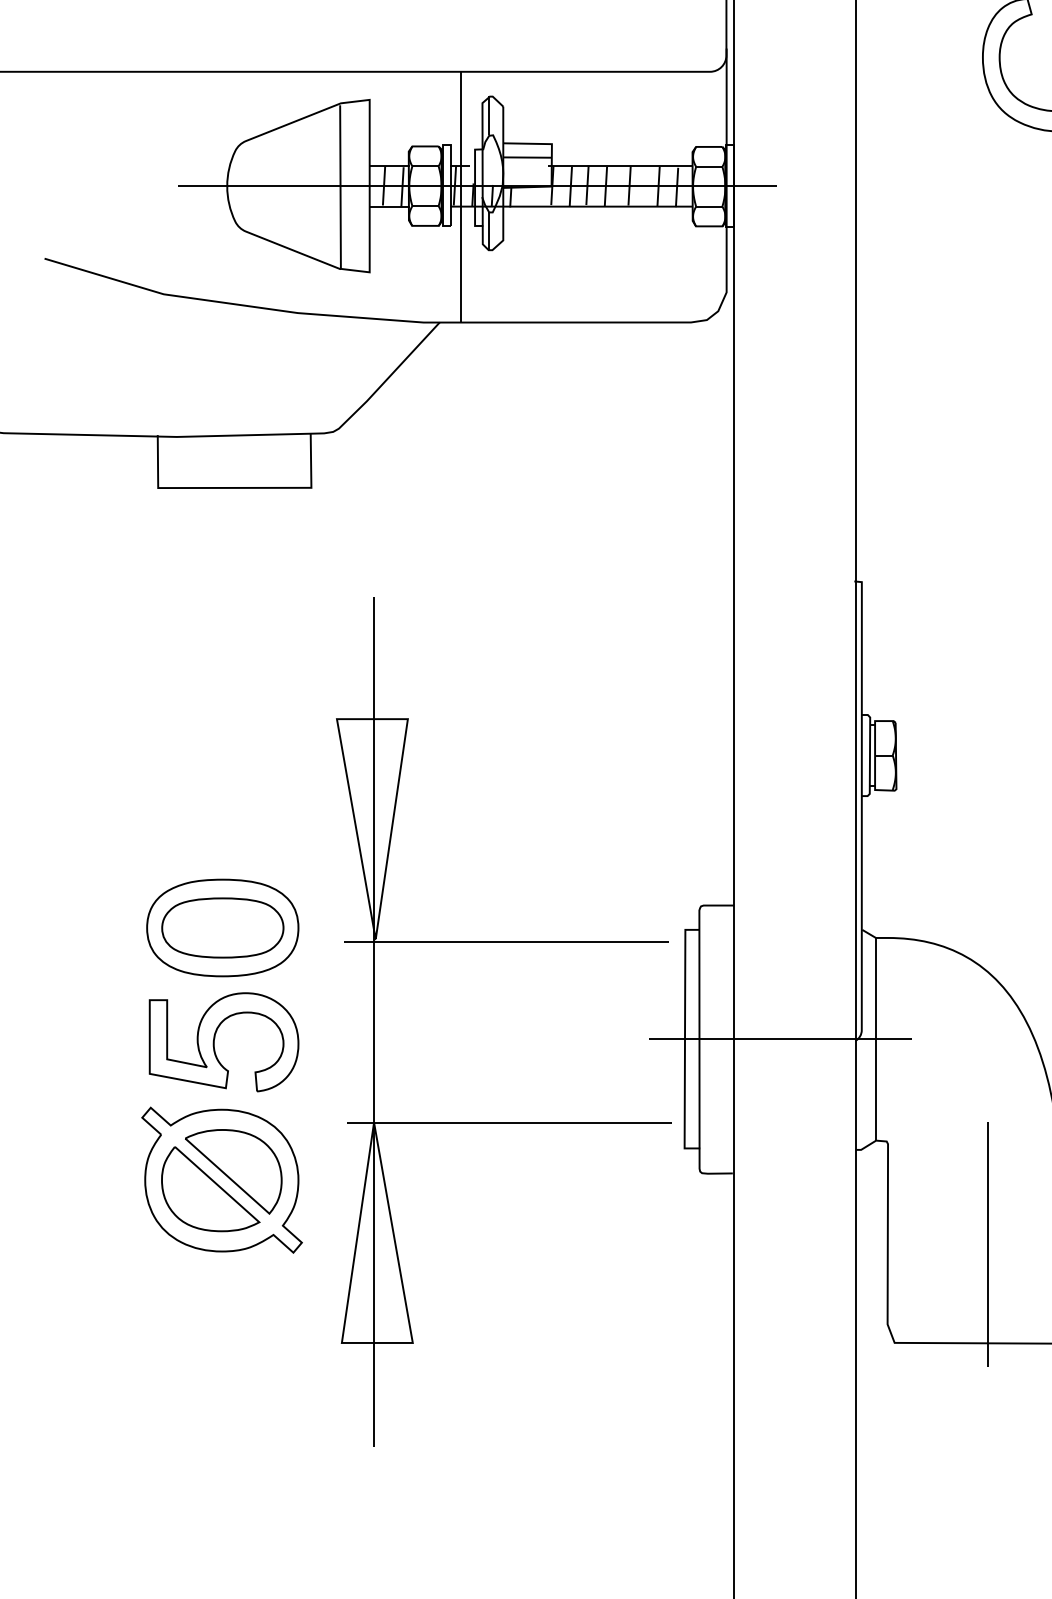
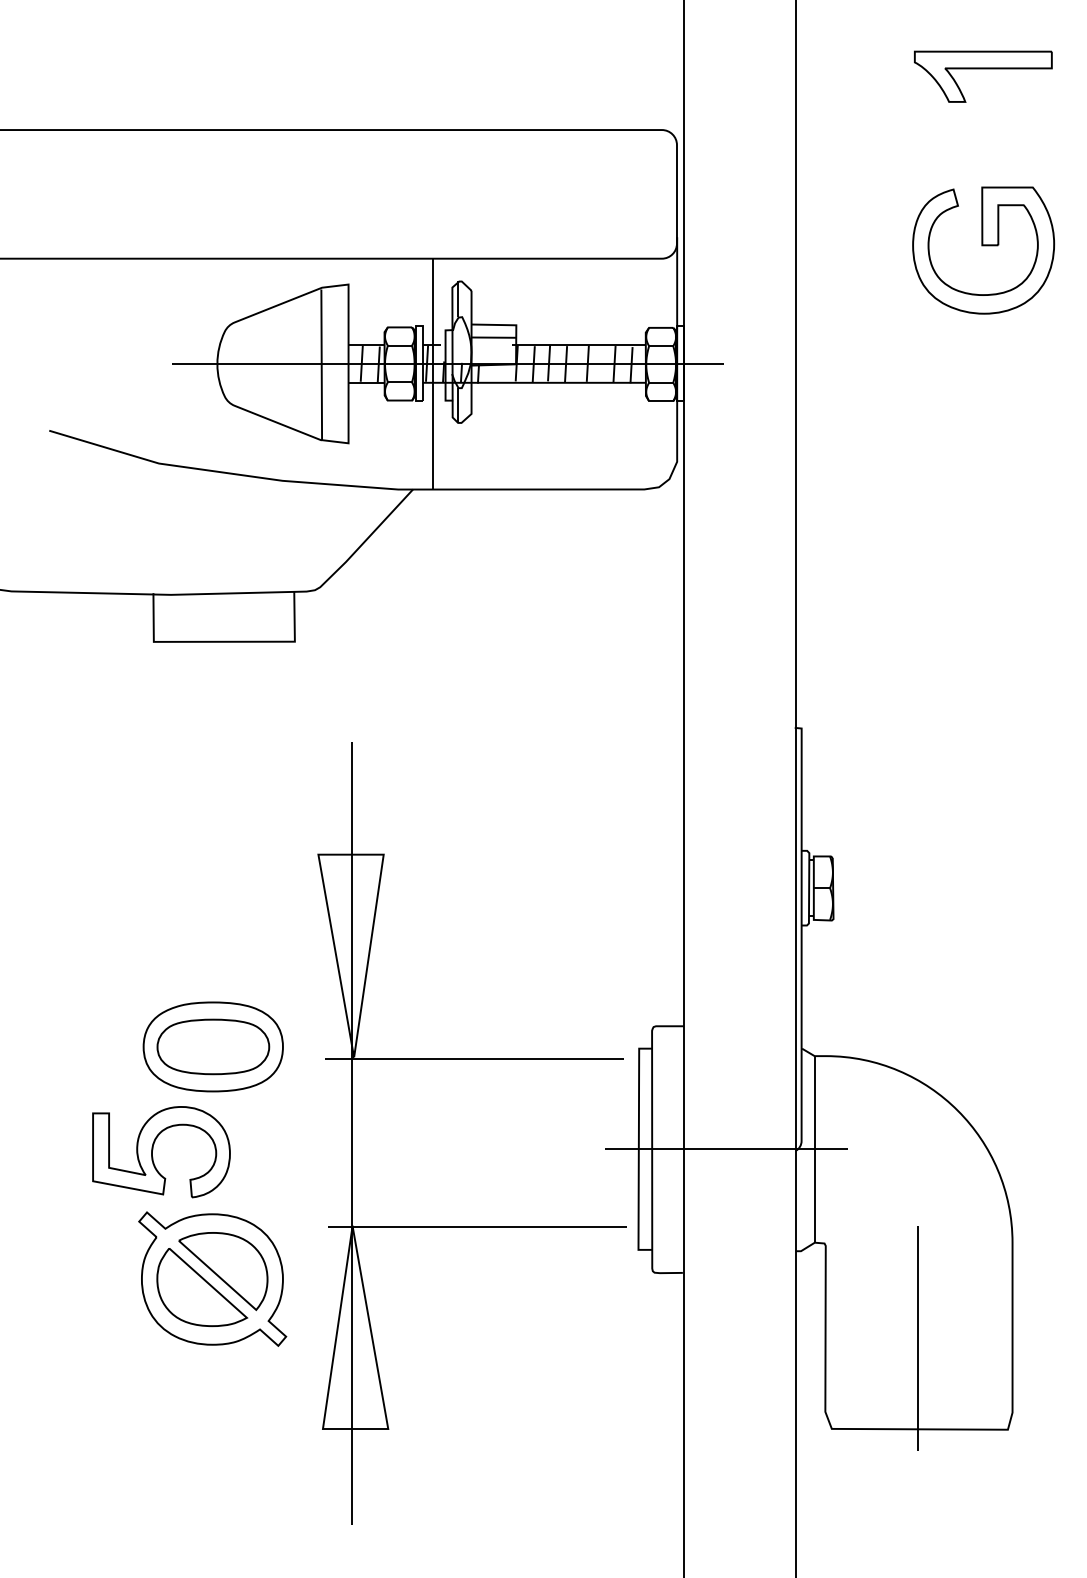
part: (215, 1039) -> (153, 1149), moved

